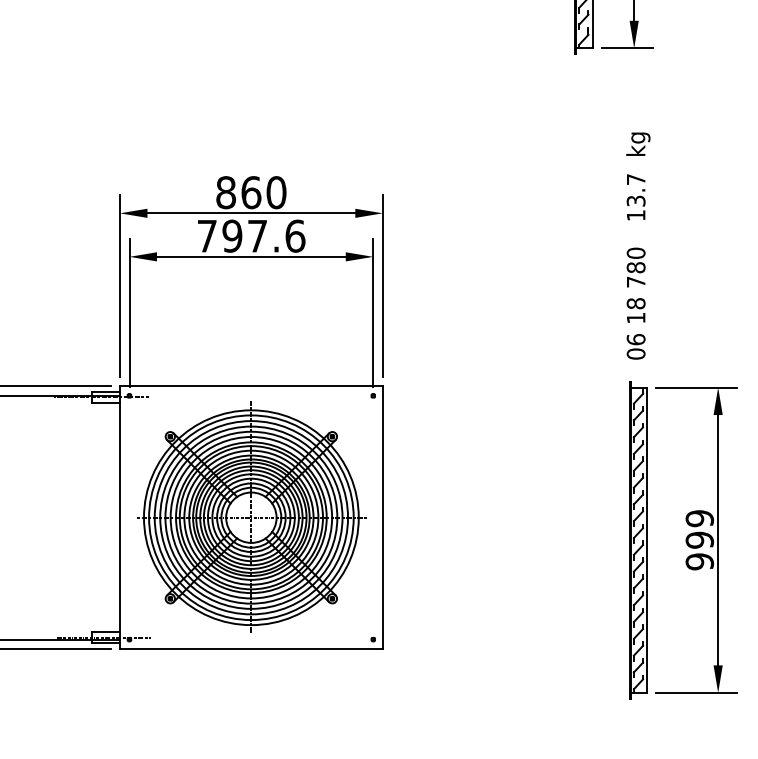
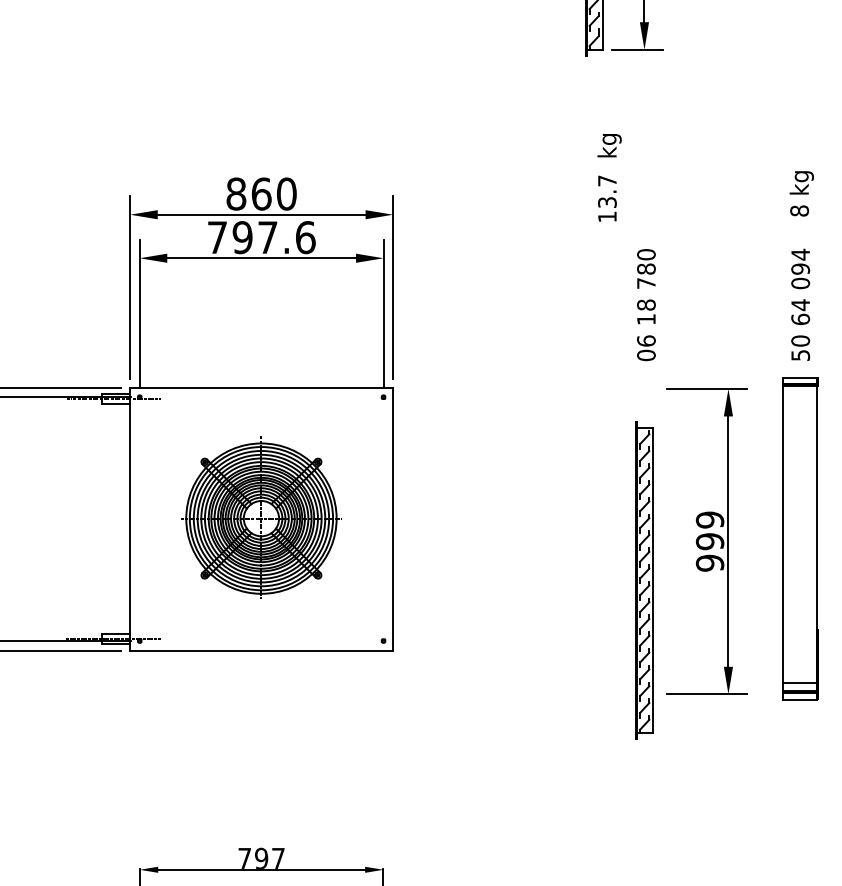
text: (638, 176) -> (609, 177), moved
part: (250, 516) -> (260, 517), size x0.7
part: (638, 540) -> (644, 580), moved

